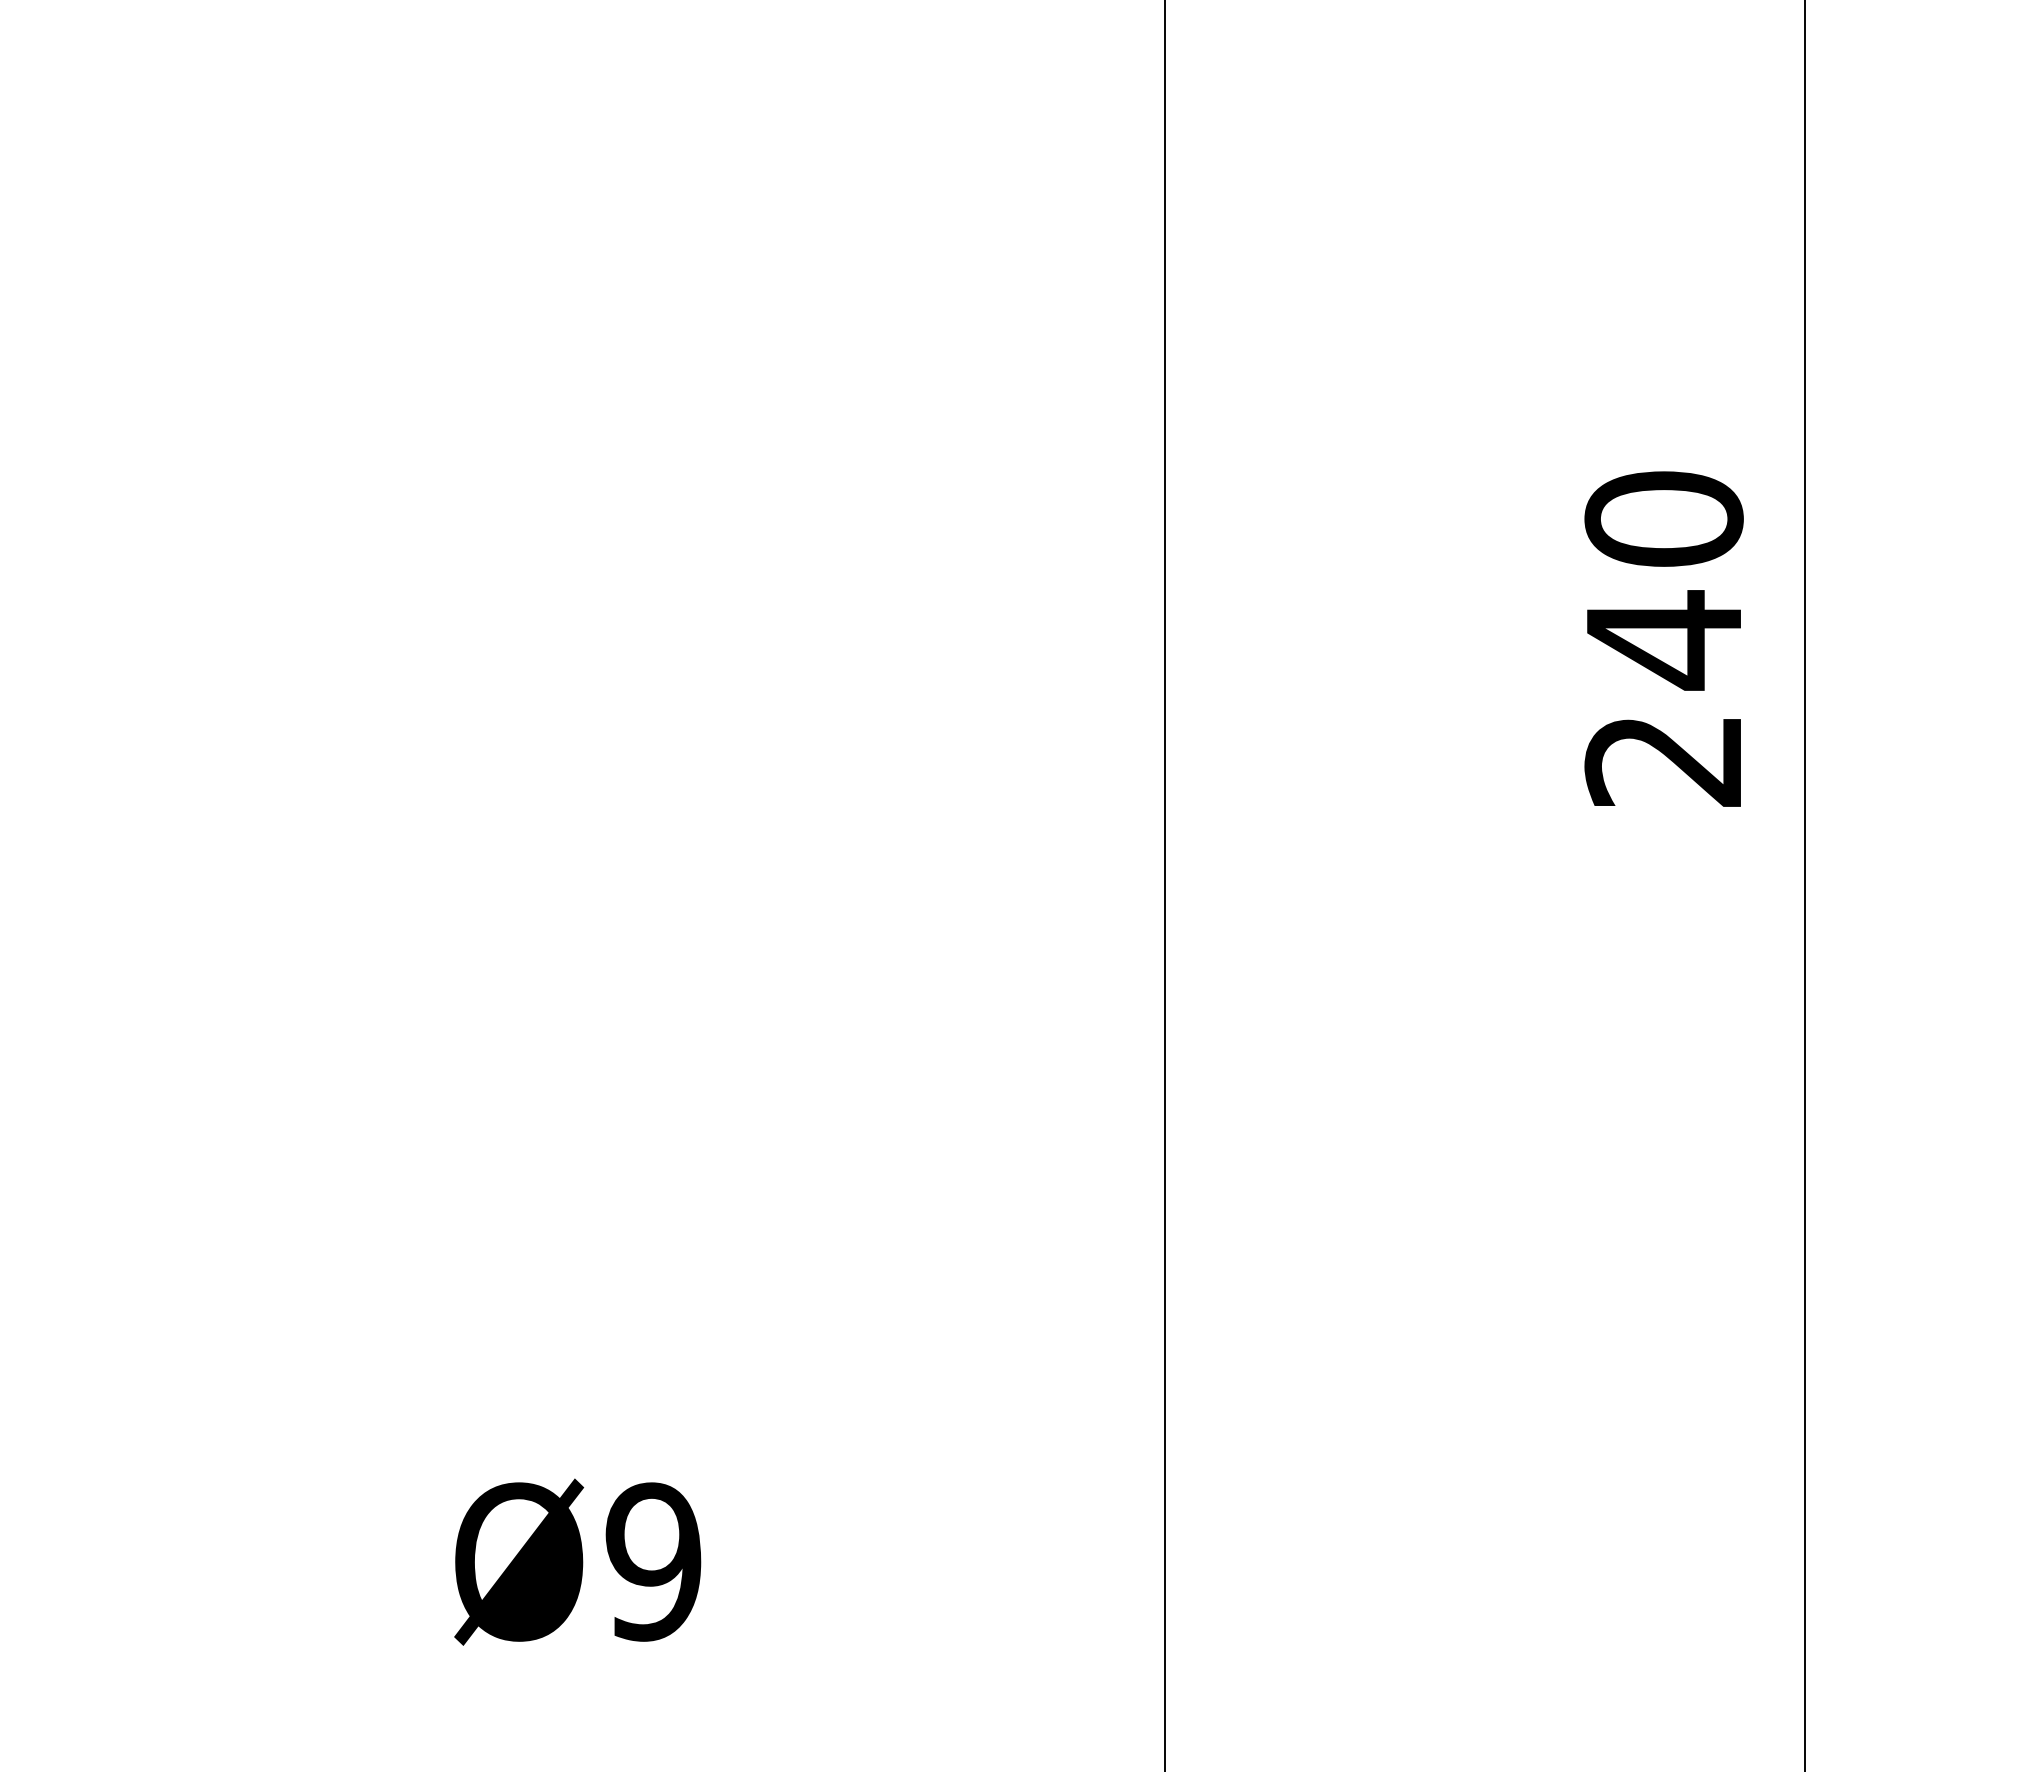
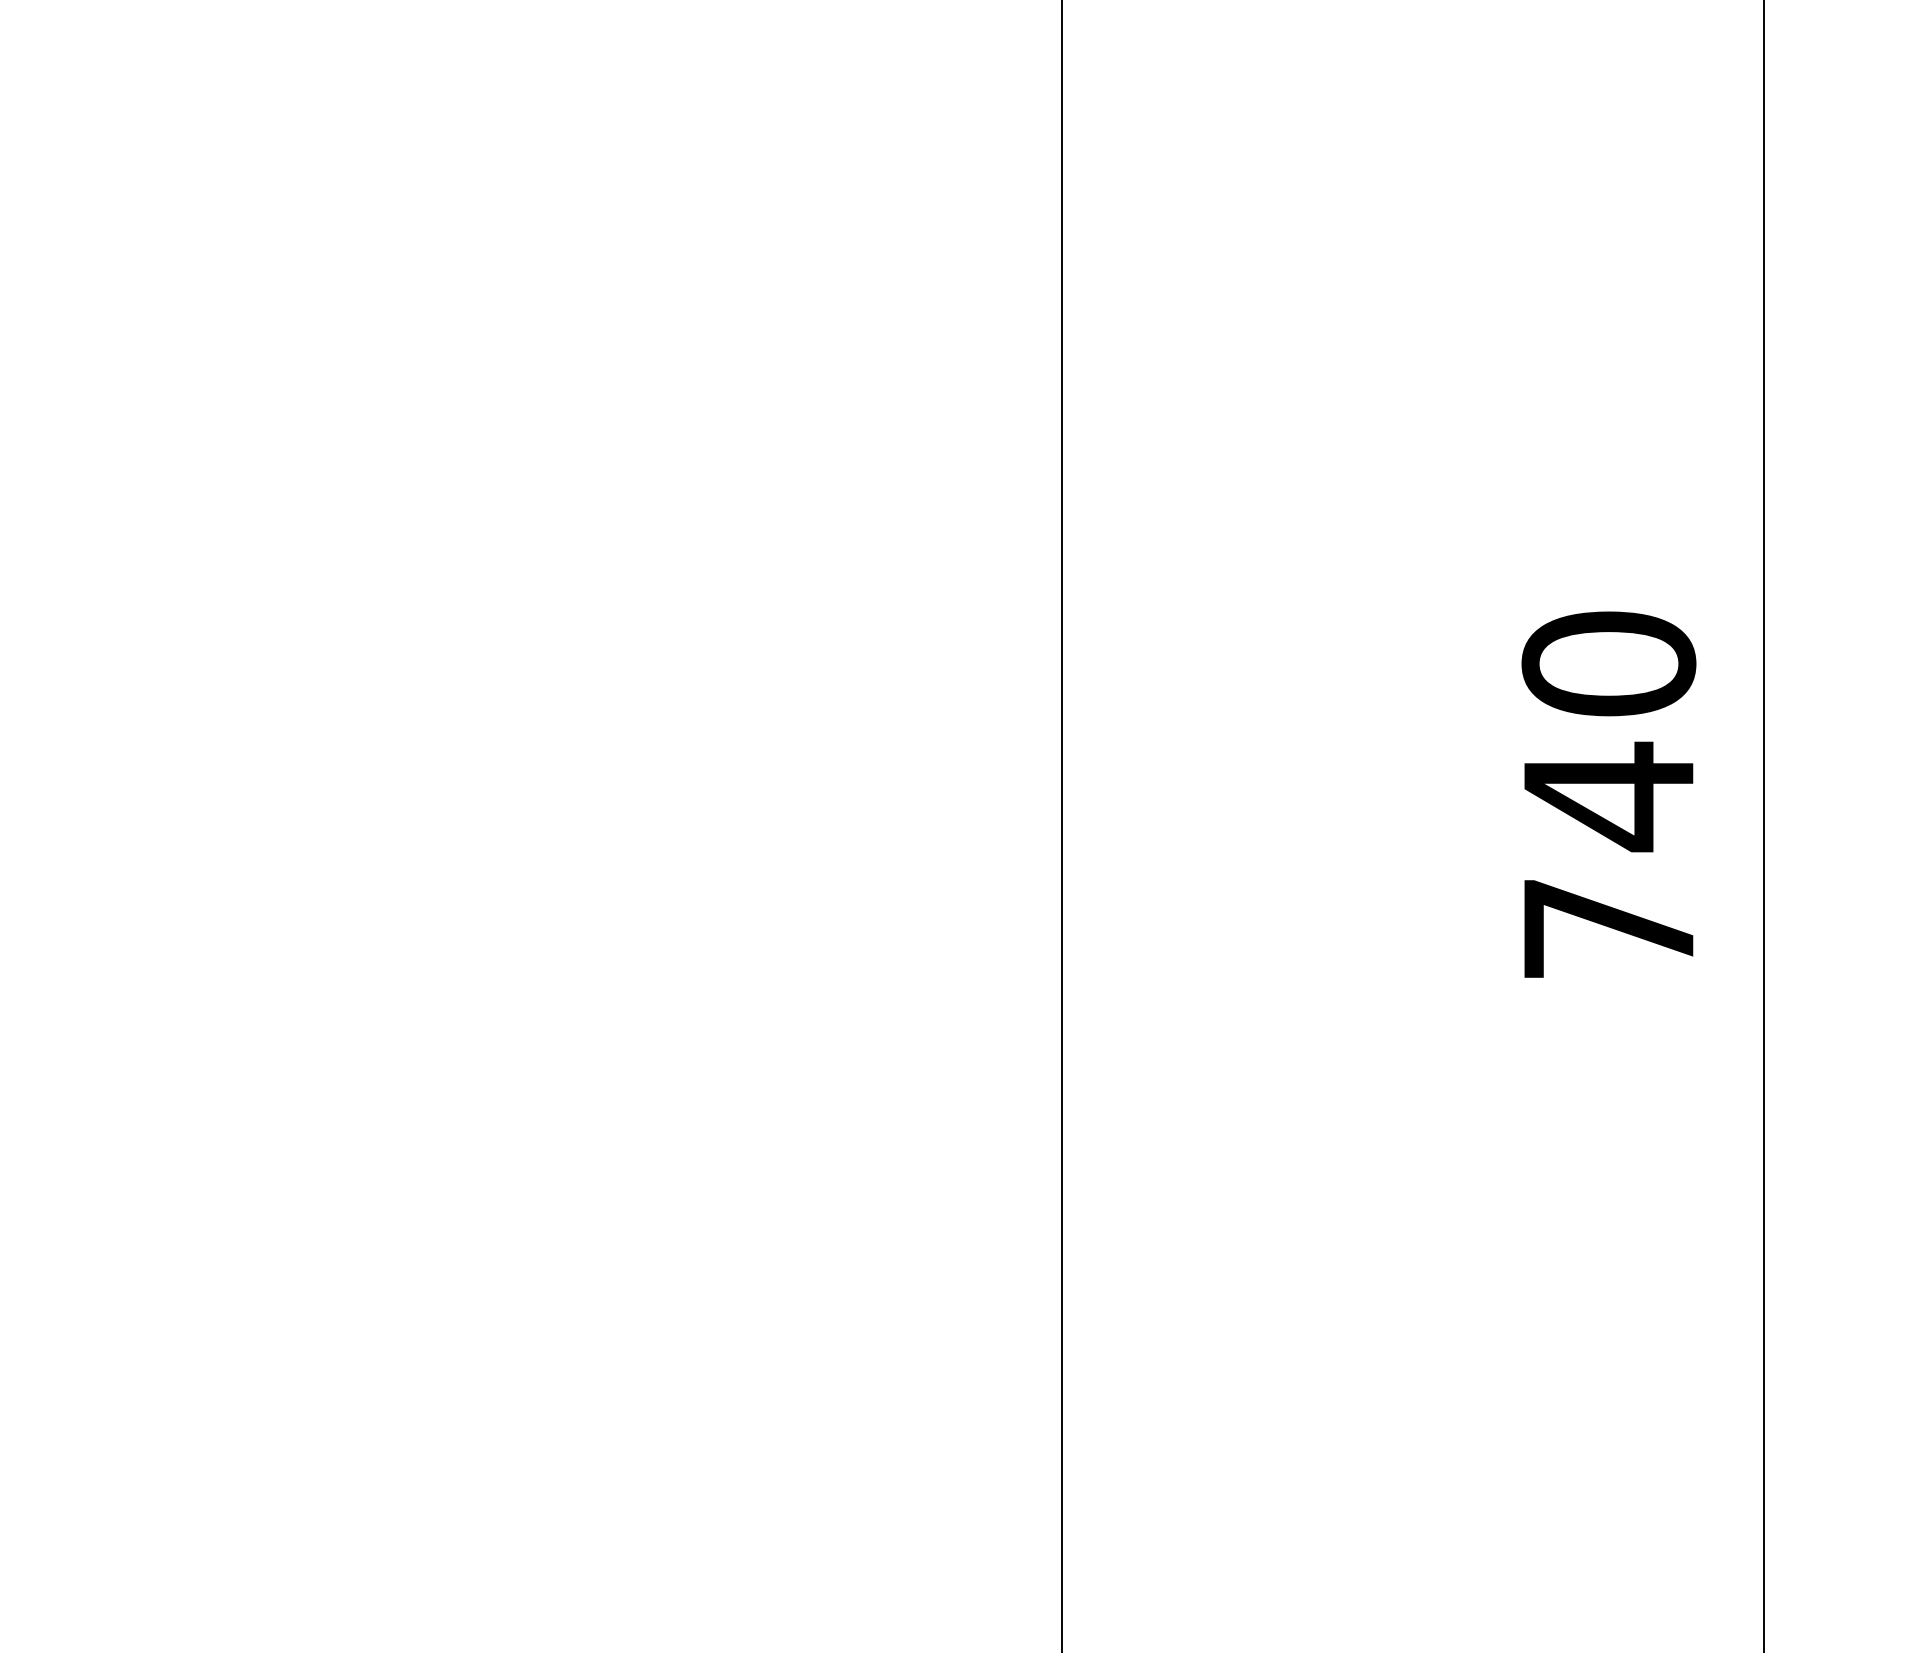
text: (1662, 761) -> (1607, 929), 240 -> 740

